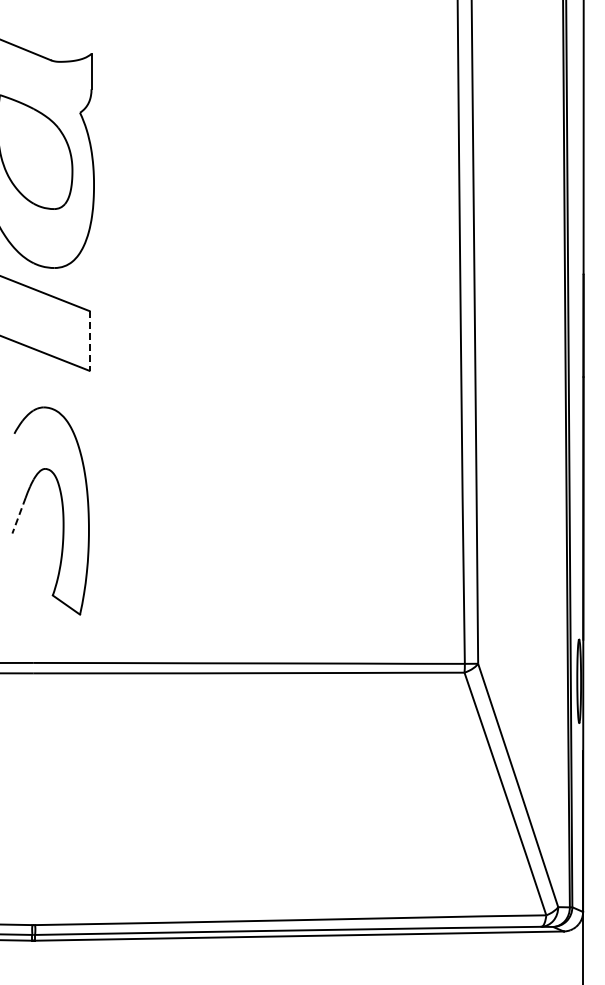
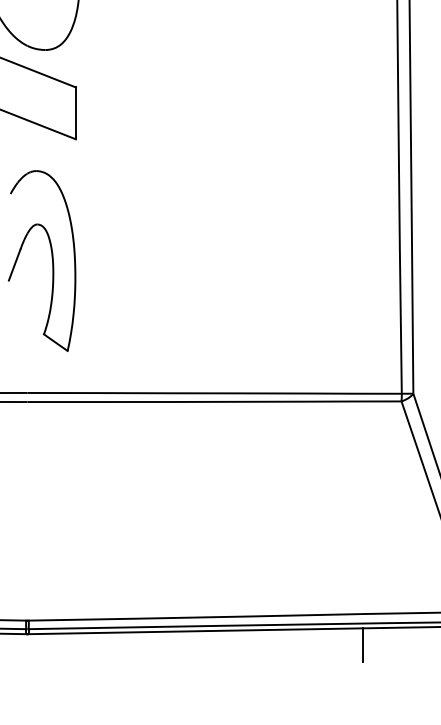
line: (89, 340) -> (75, 112), dashed -> solid
line: (19, 515) -> (15, 264), dashed -> solid
line: (420, 952) -> (363, 644), added

